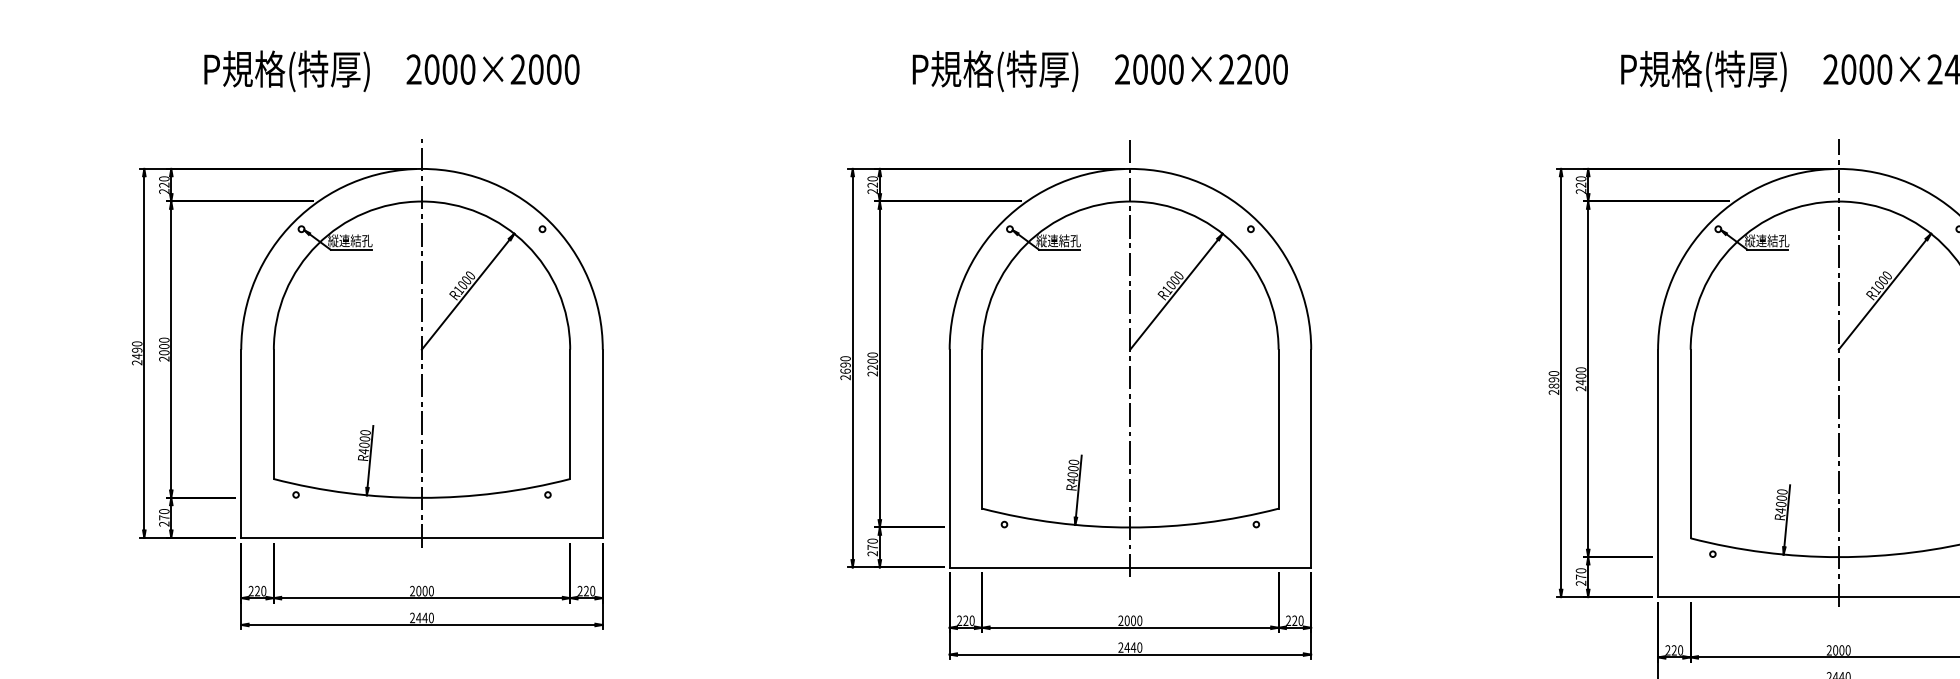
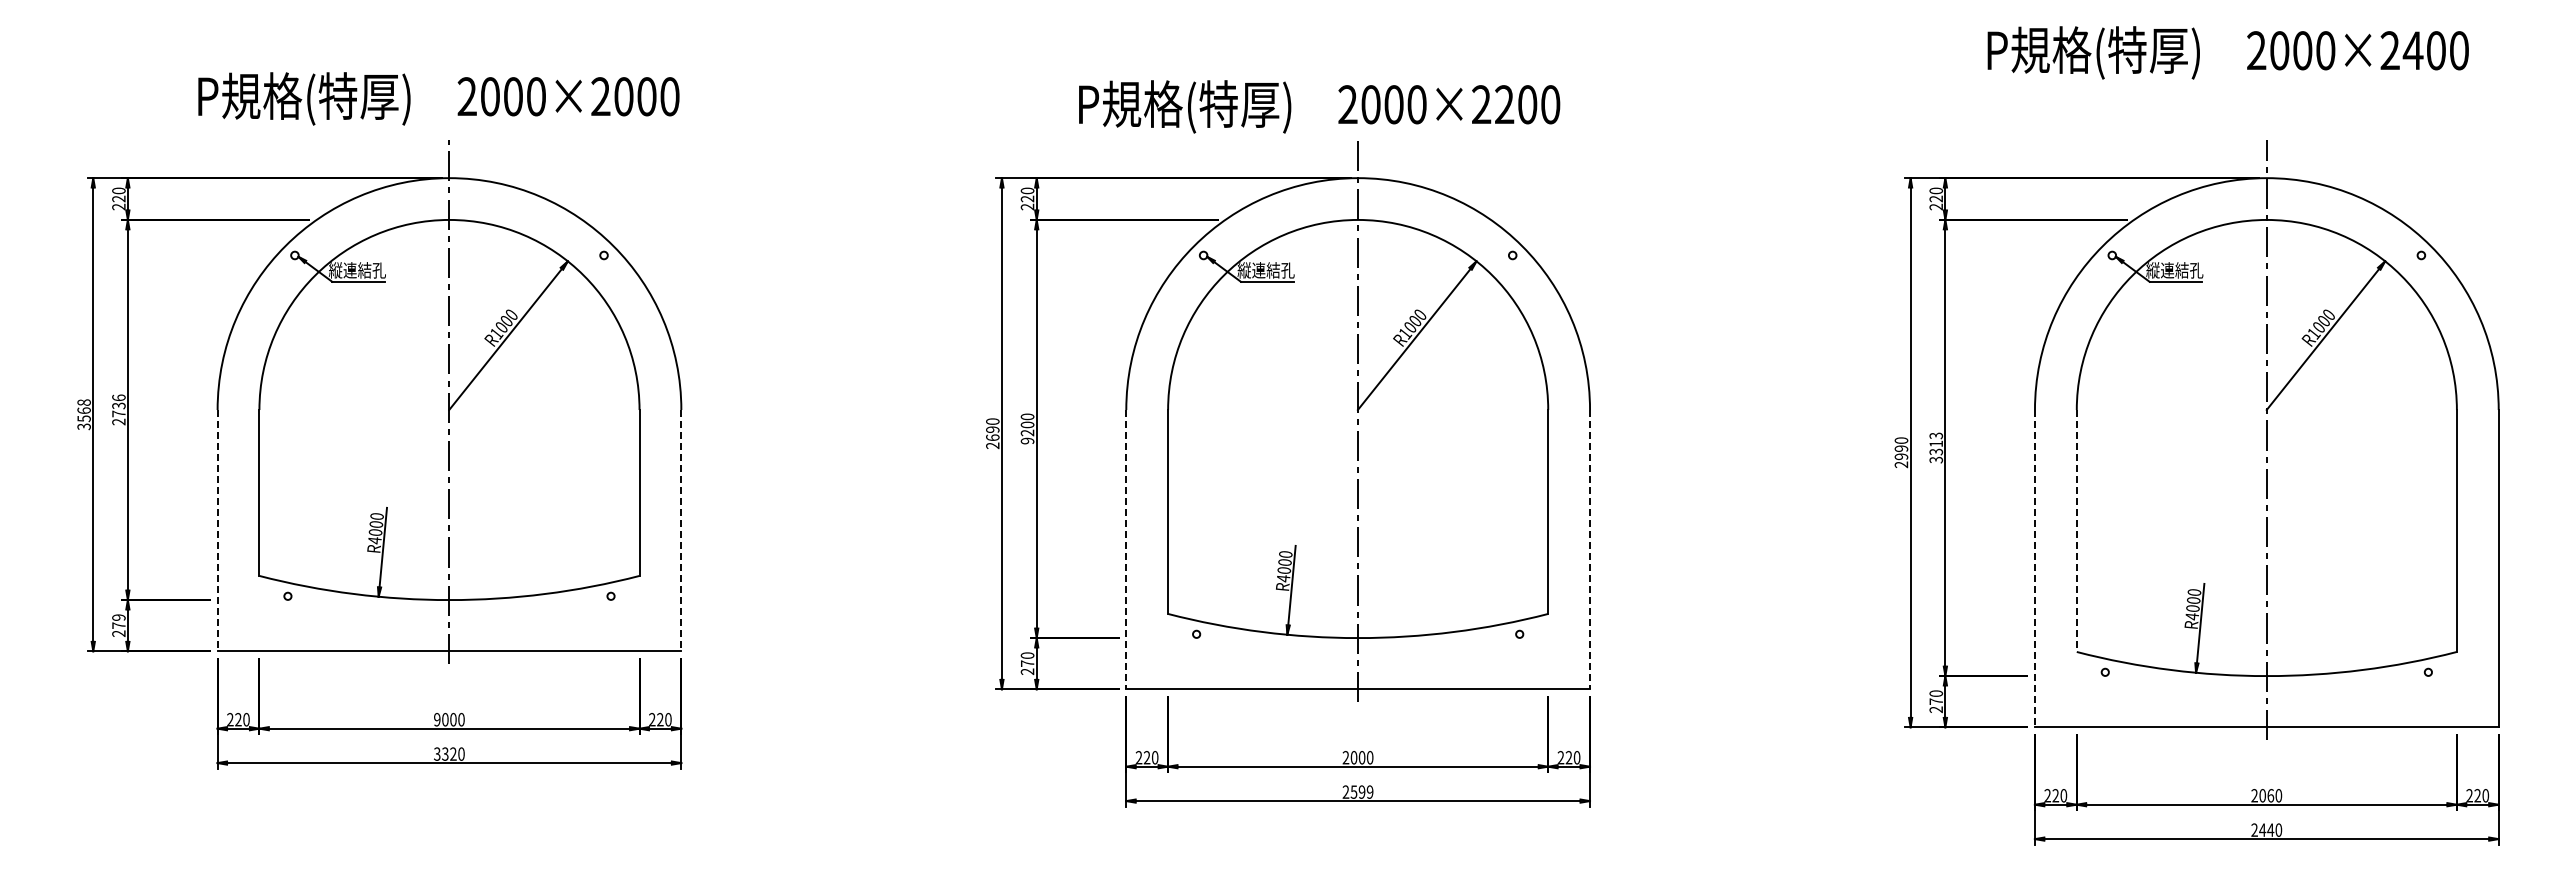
text: (391, 70) -> (438, 98), moved
text: (1100, 70) -> (1319, 106), moved
text: (163, 346) -> (118, 405), 2000 -> 2736
text: (136, 353) -> (83, 414), 2490 -> 3568
text: (872, 373) -> (1027, 440), 2200 -> 9200
text: (1581, 378) -> (1936, 447), 2400 -> 3313
text: (1554, 385) -> (1901, 456), 2890 -> 2990
line: (241, 443) -> (217, 530), solid -> dashed
line: (602, 443) -> (681, 530), solid -> dashed
line: (1690, 443) -> (2076, 530), solid -> dashed
line: (949, 458) -> (1126, 549), solid -> dashed
line: (1311, 458) -> (1590, 549), solid -> dashed
line: (1657, 473) -> (2034, 568), solid -> dashed
text: (163, 511) -> (118, 617), 270 -> 279
text: (412, 590) -> (437, 719), 2000 -> 9000
text: (418, 617) -> (445, 753), 2440 -> 3320
text: (1133, 647) -> (1361, 791), 2440 -> 2599
text: (1841, 650) -> (2270, 795), 2000 -> 2060

